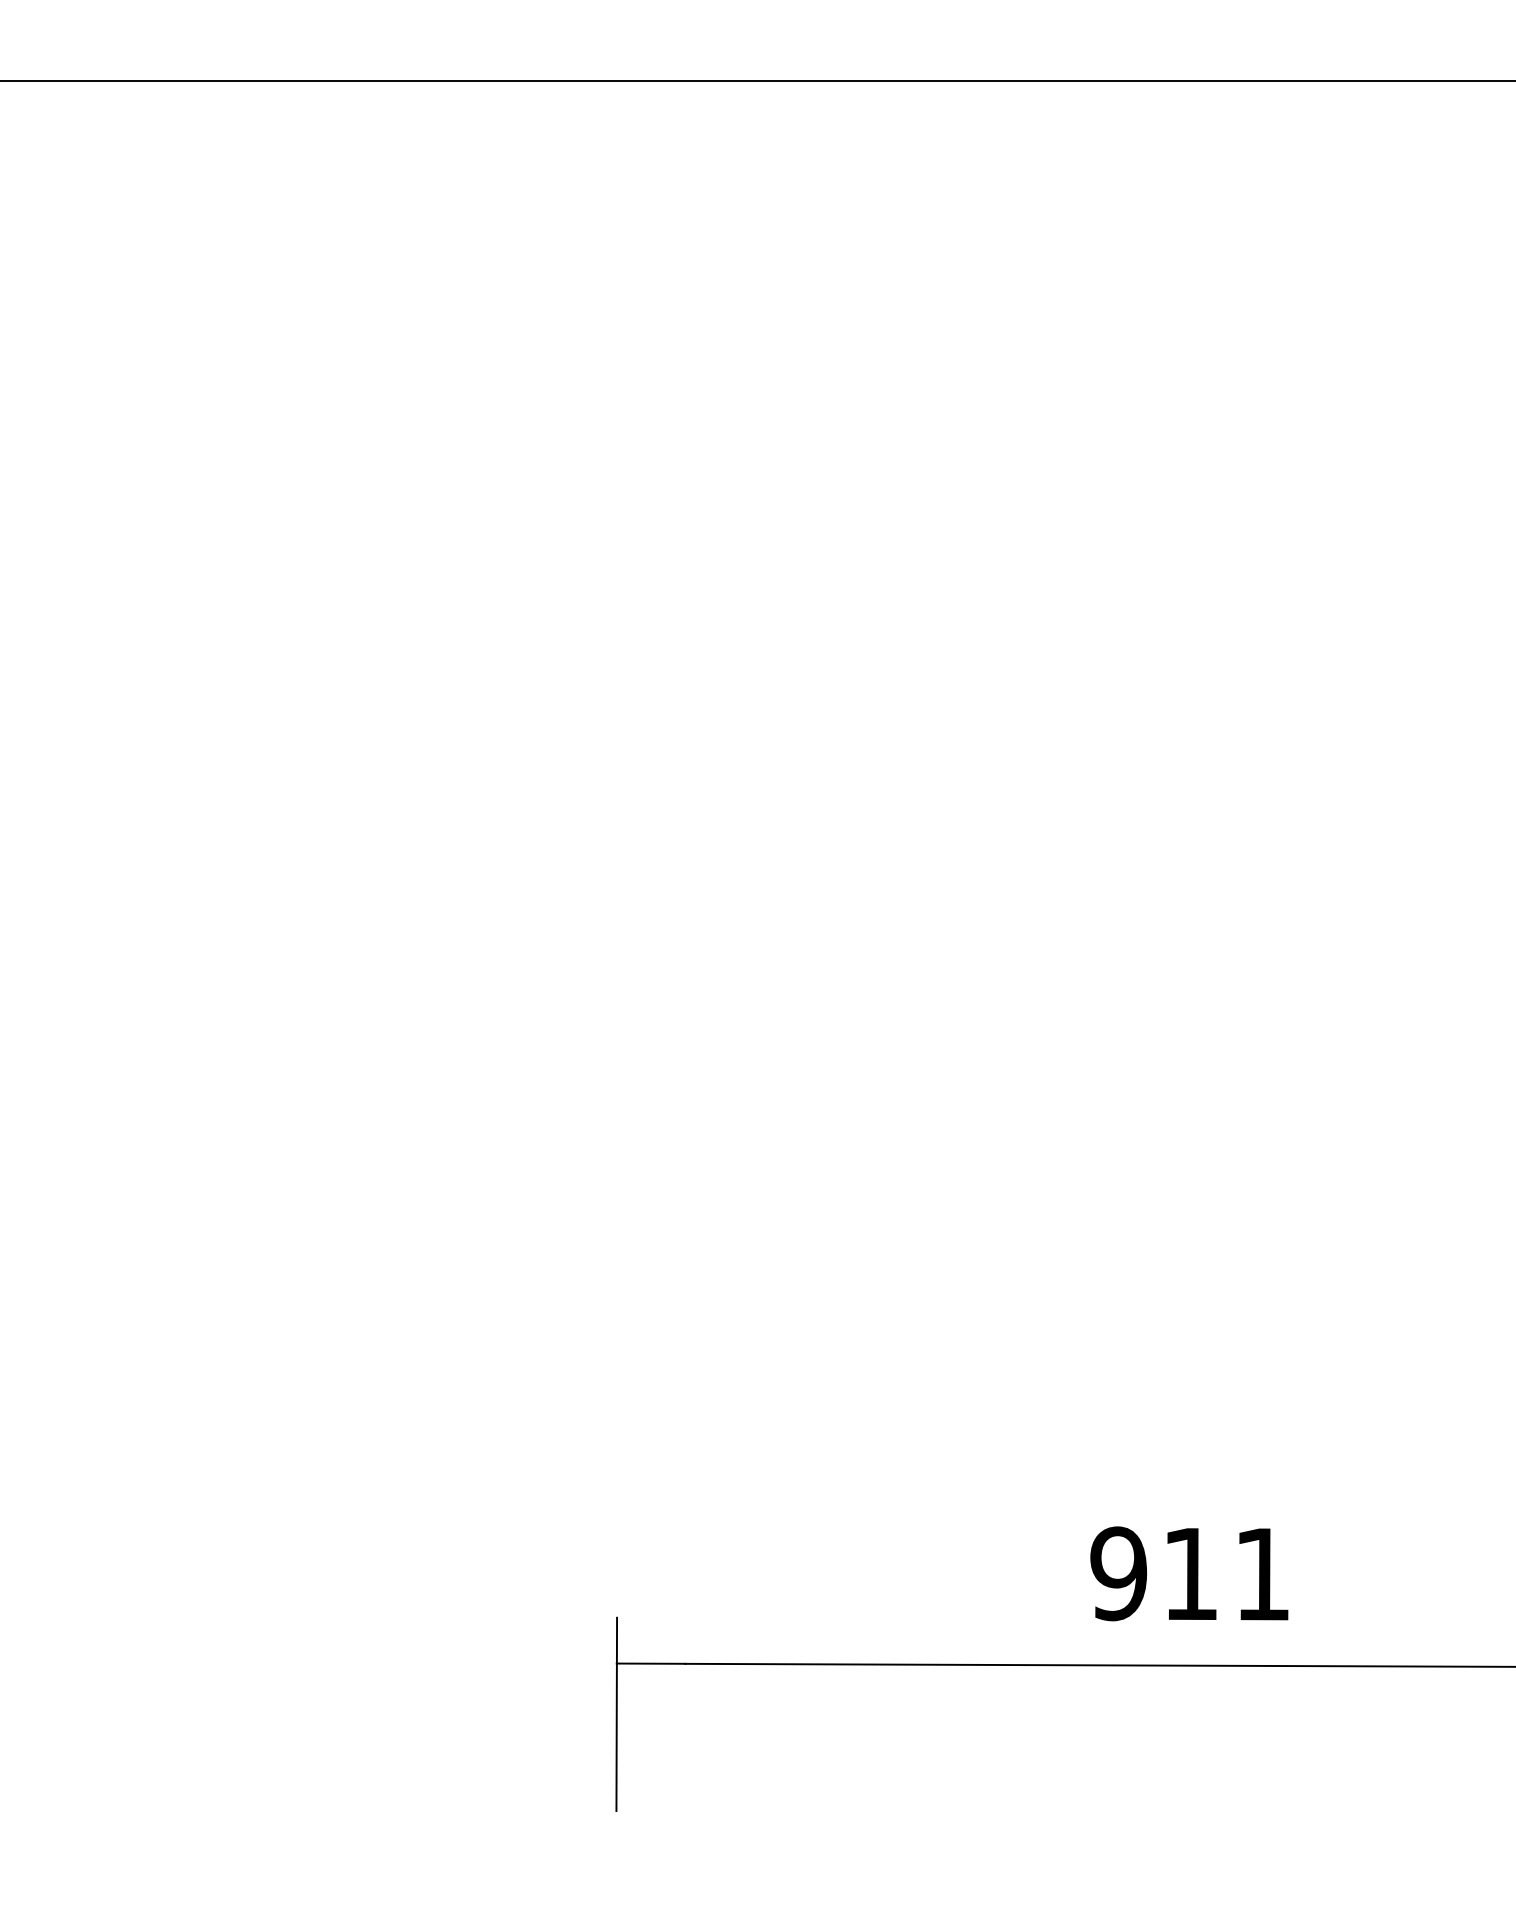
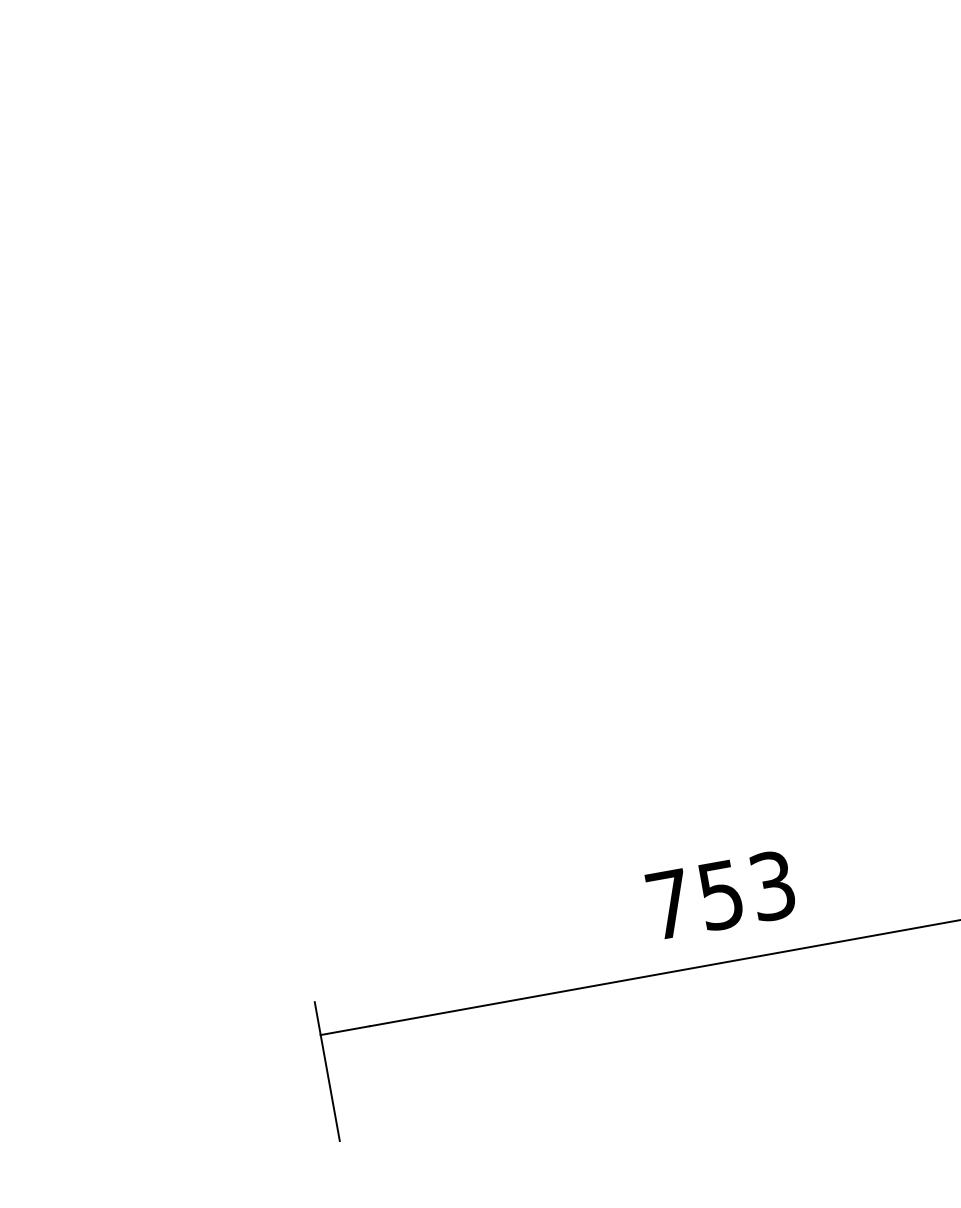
text: (1189, 1573) -> (720, 894), 911 -> 753

